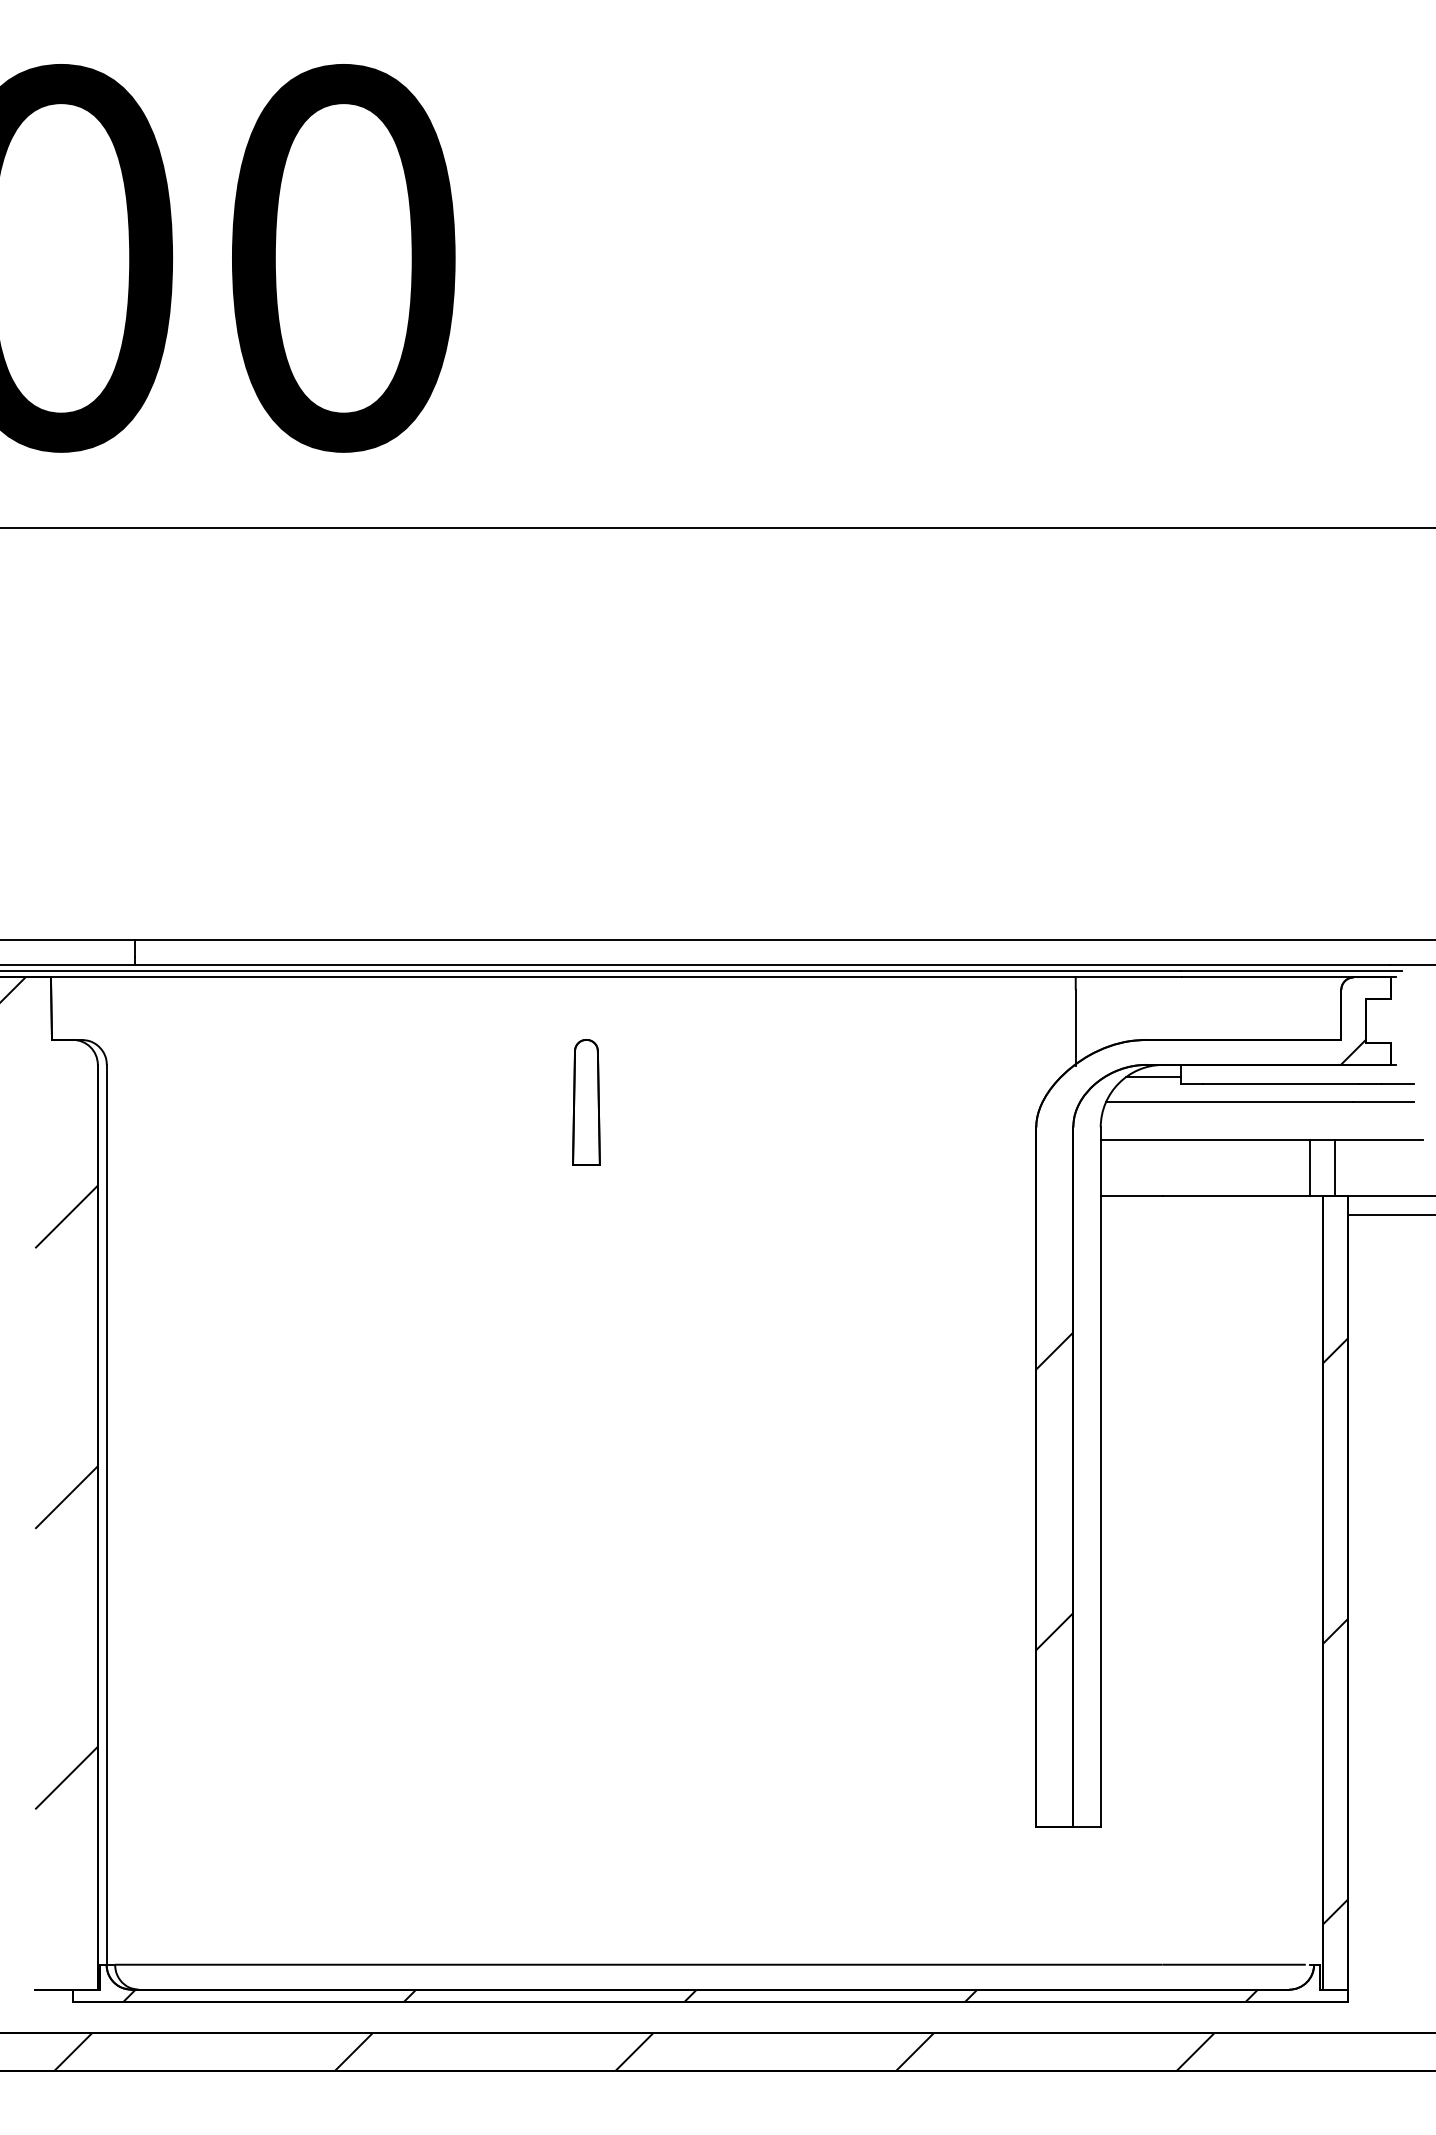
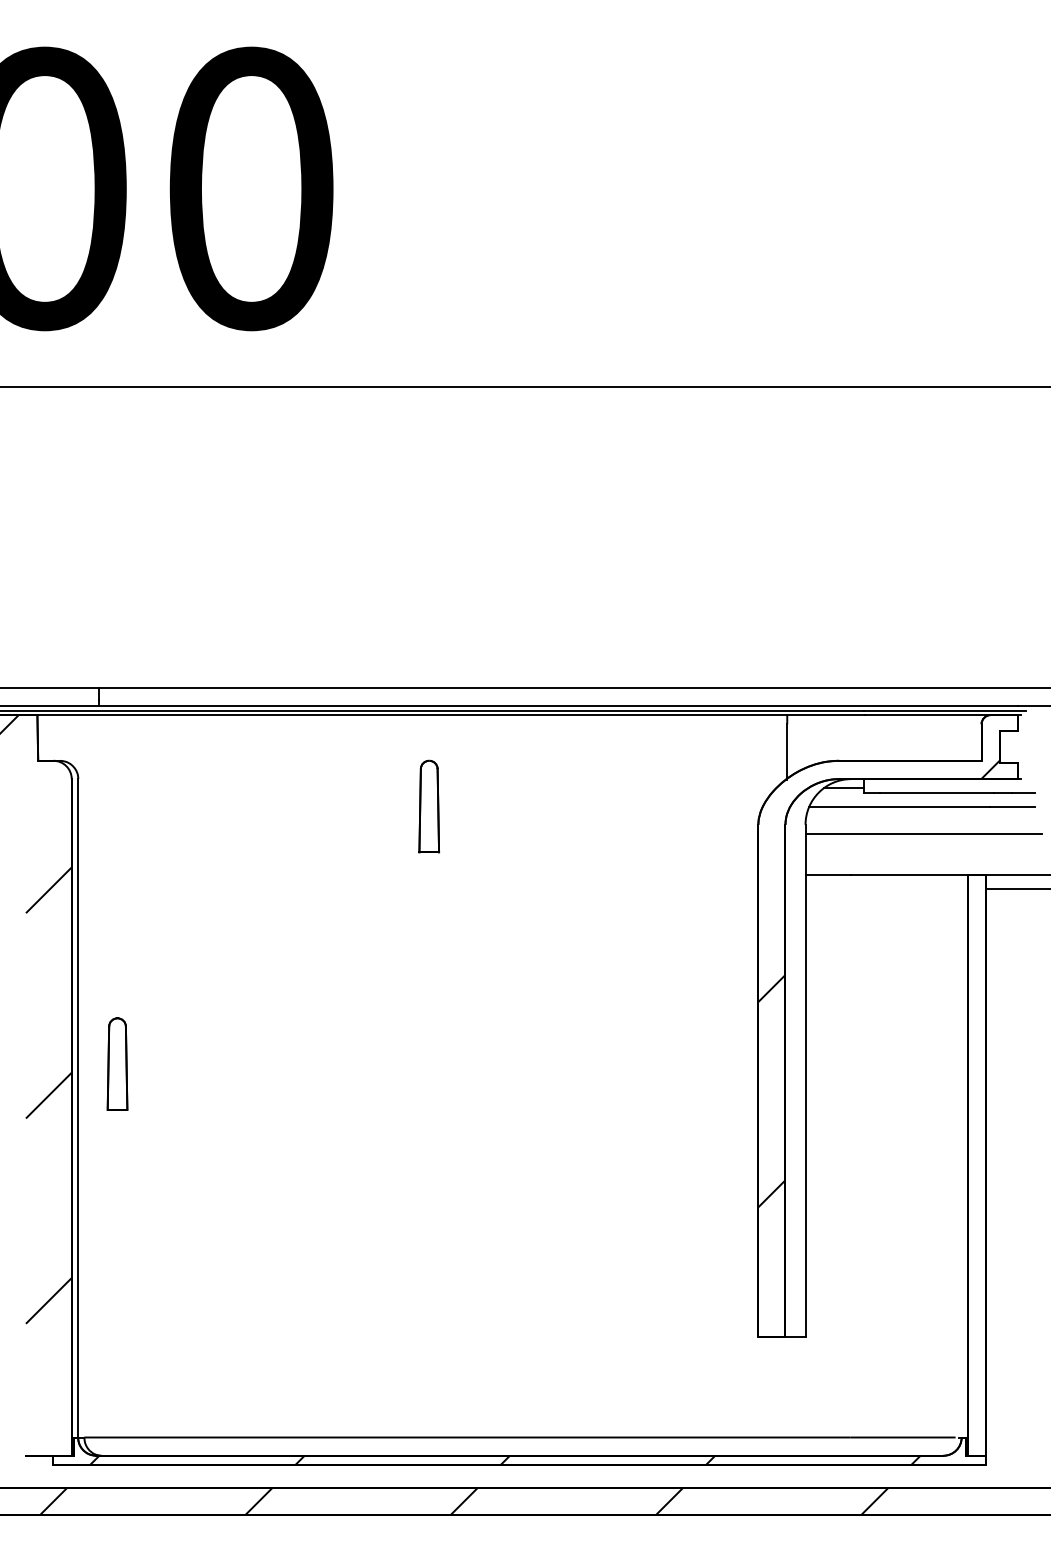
line: (1310, 1167) -> (959, 854), removed
line: (1335, 1167) -> (977, 854), removed
part: (160, 1454) -> (117, 1064), added
hatch: (1334, 1631) -> (976, 1193), removed

